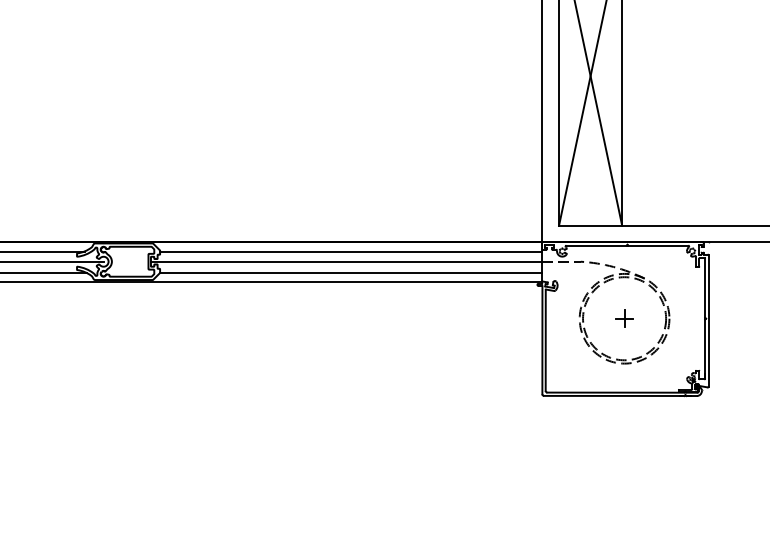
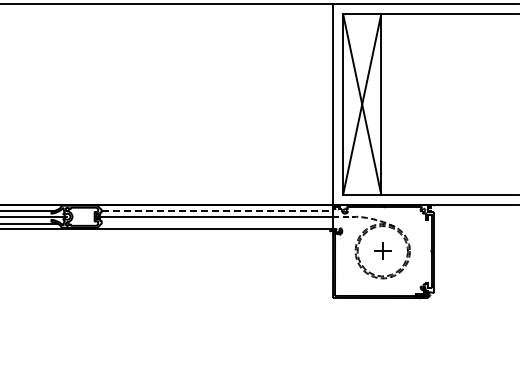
line: (351, 251) -> (217, 210), solid -> dashed
line: (351, 272) -> (217, 223), removed
part: (624, 317) -> (382, 250), size x1.6

